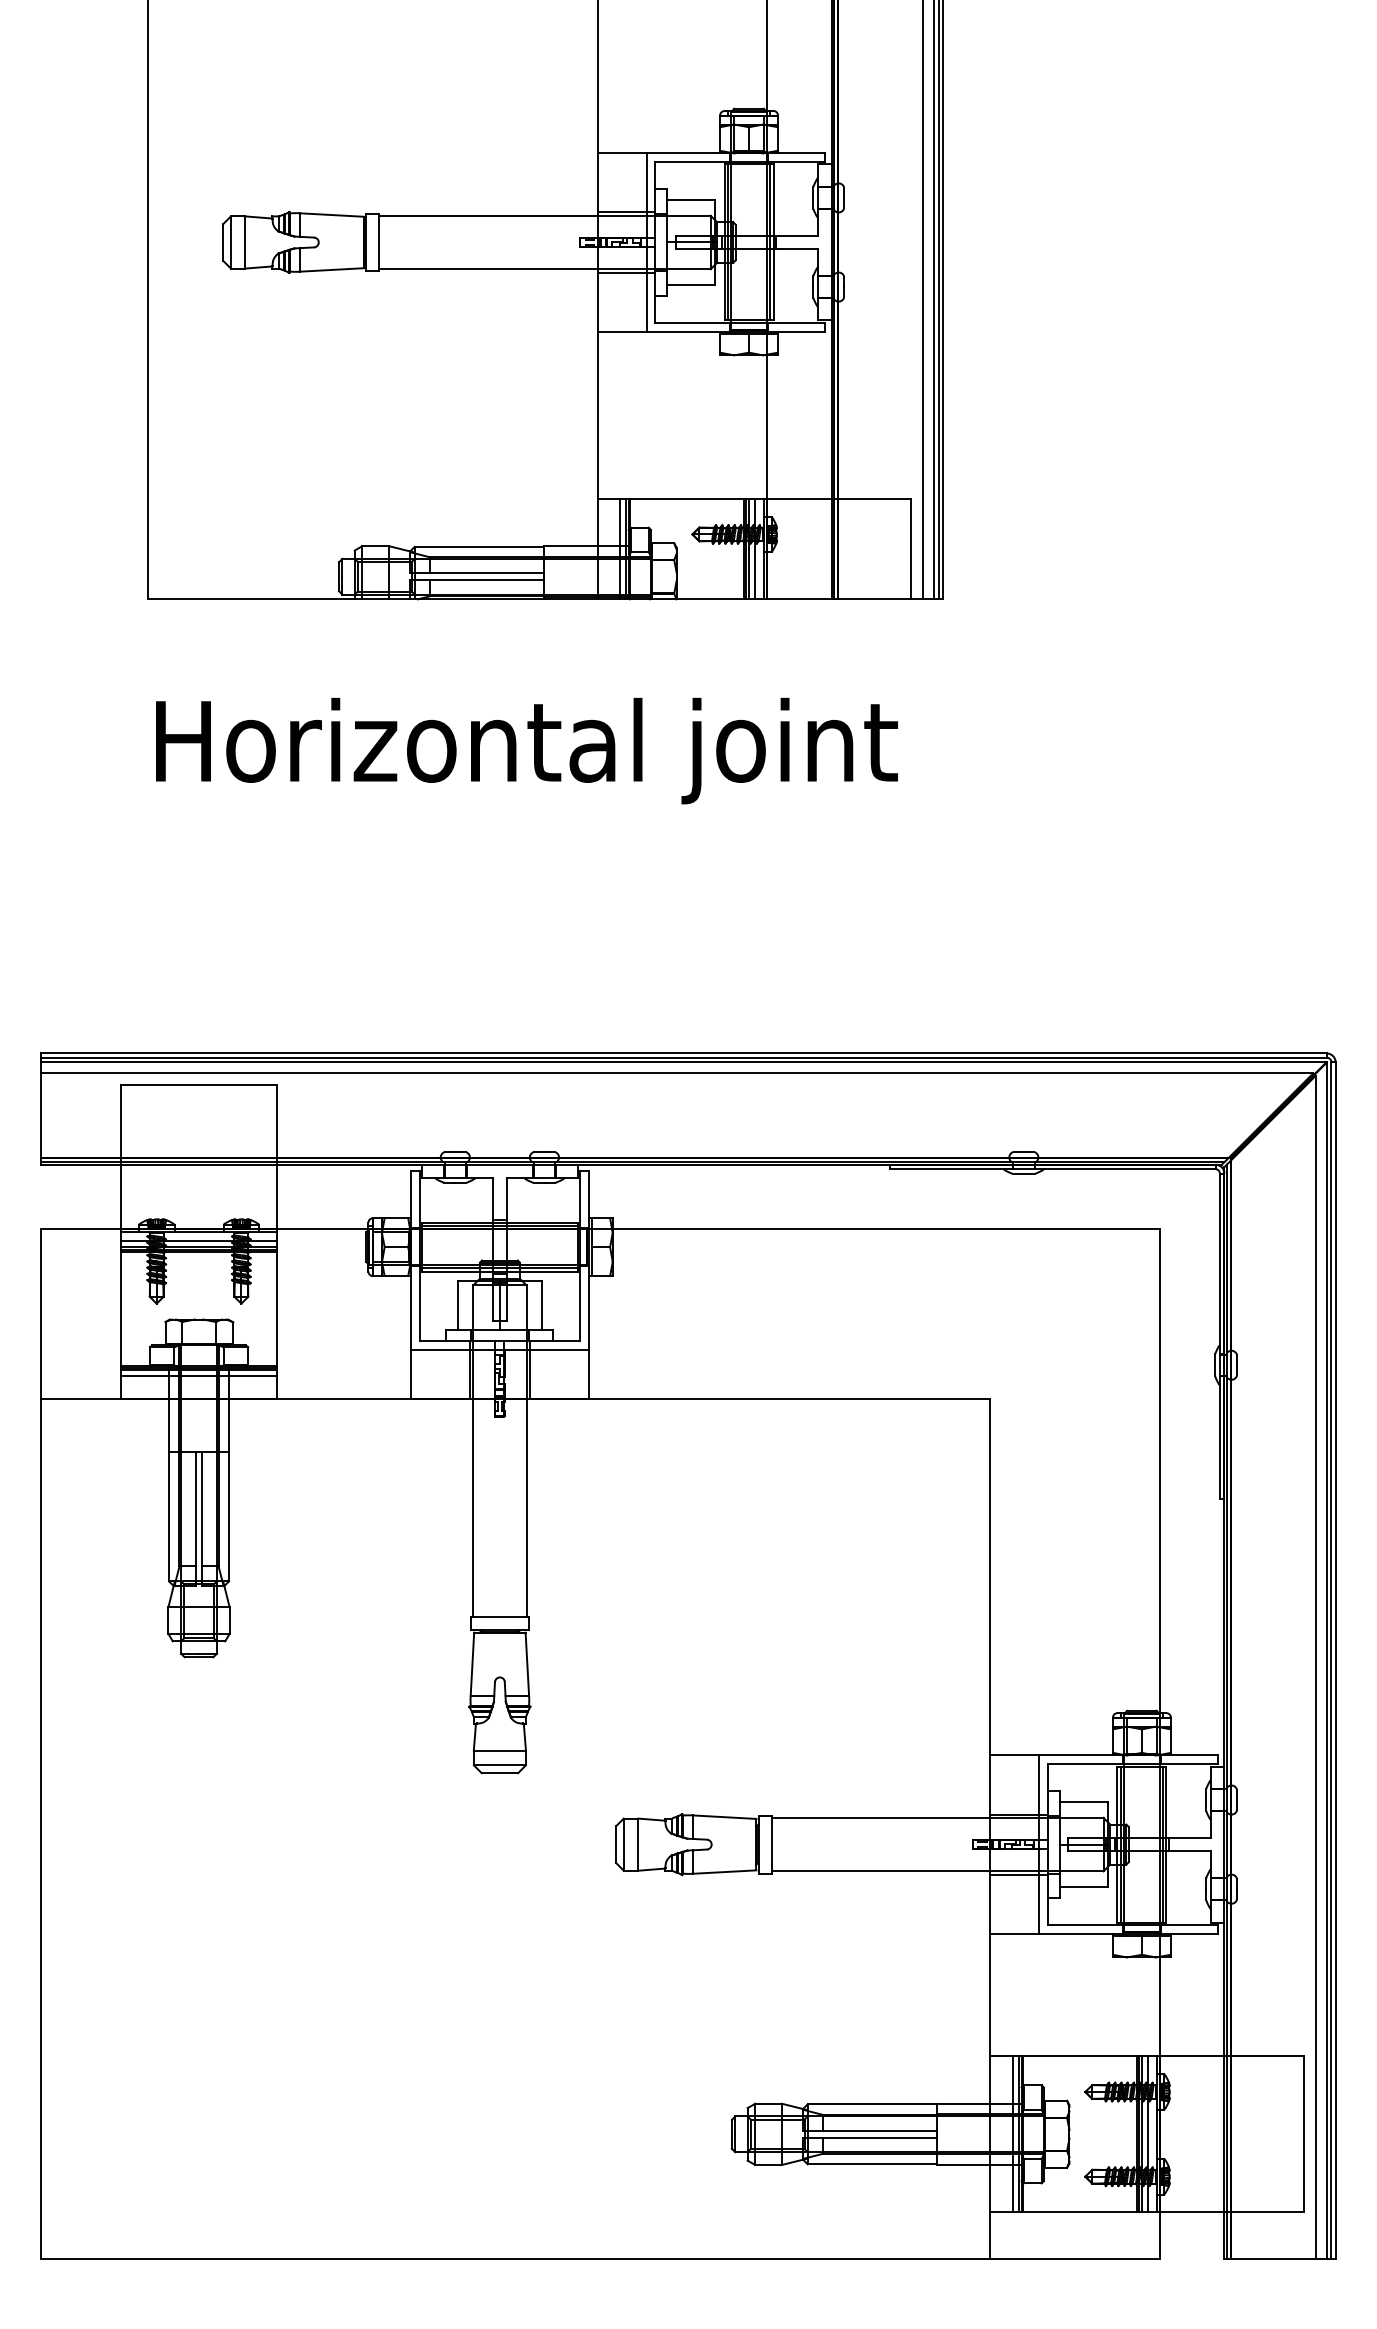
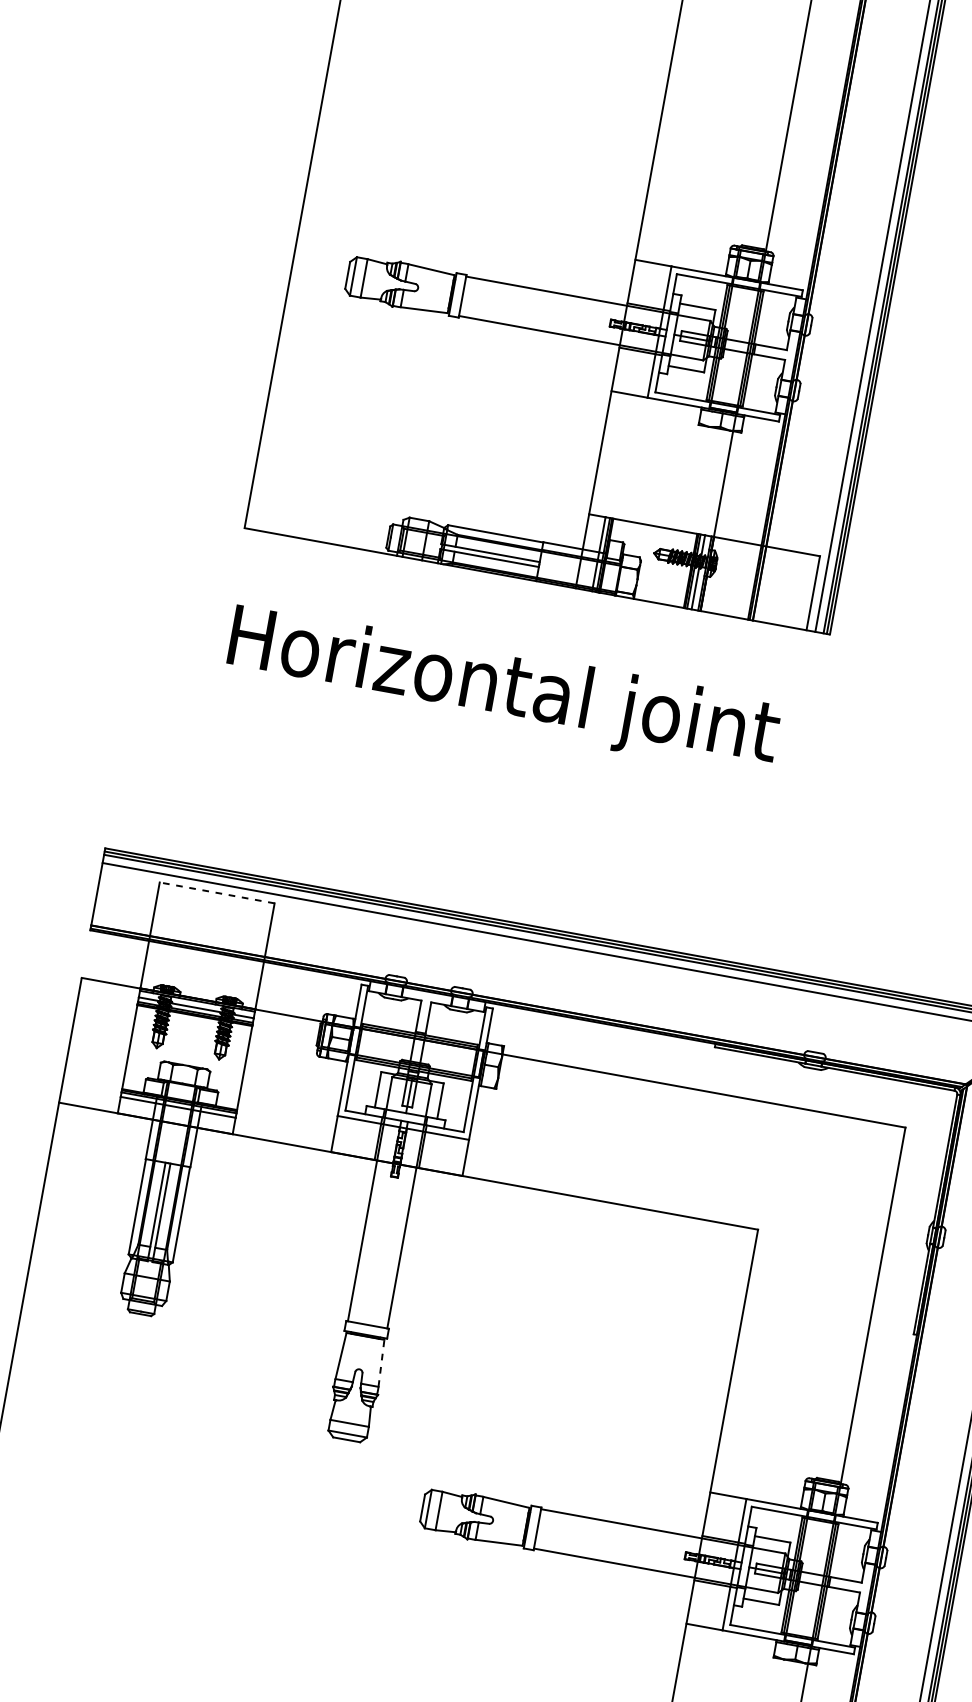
line: (198, 1085) -> (216, 893), solid -> dashed
line: (527, 1664) -> (381, 1363), solid -> dashed

